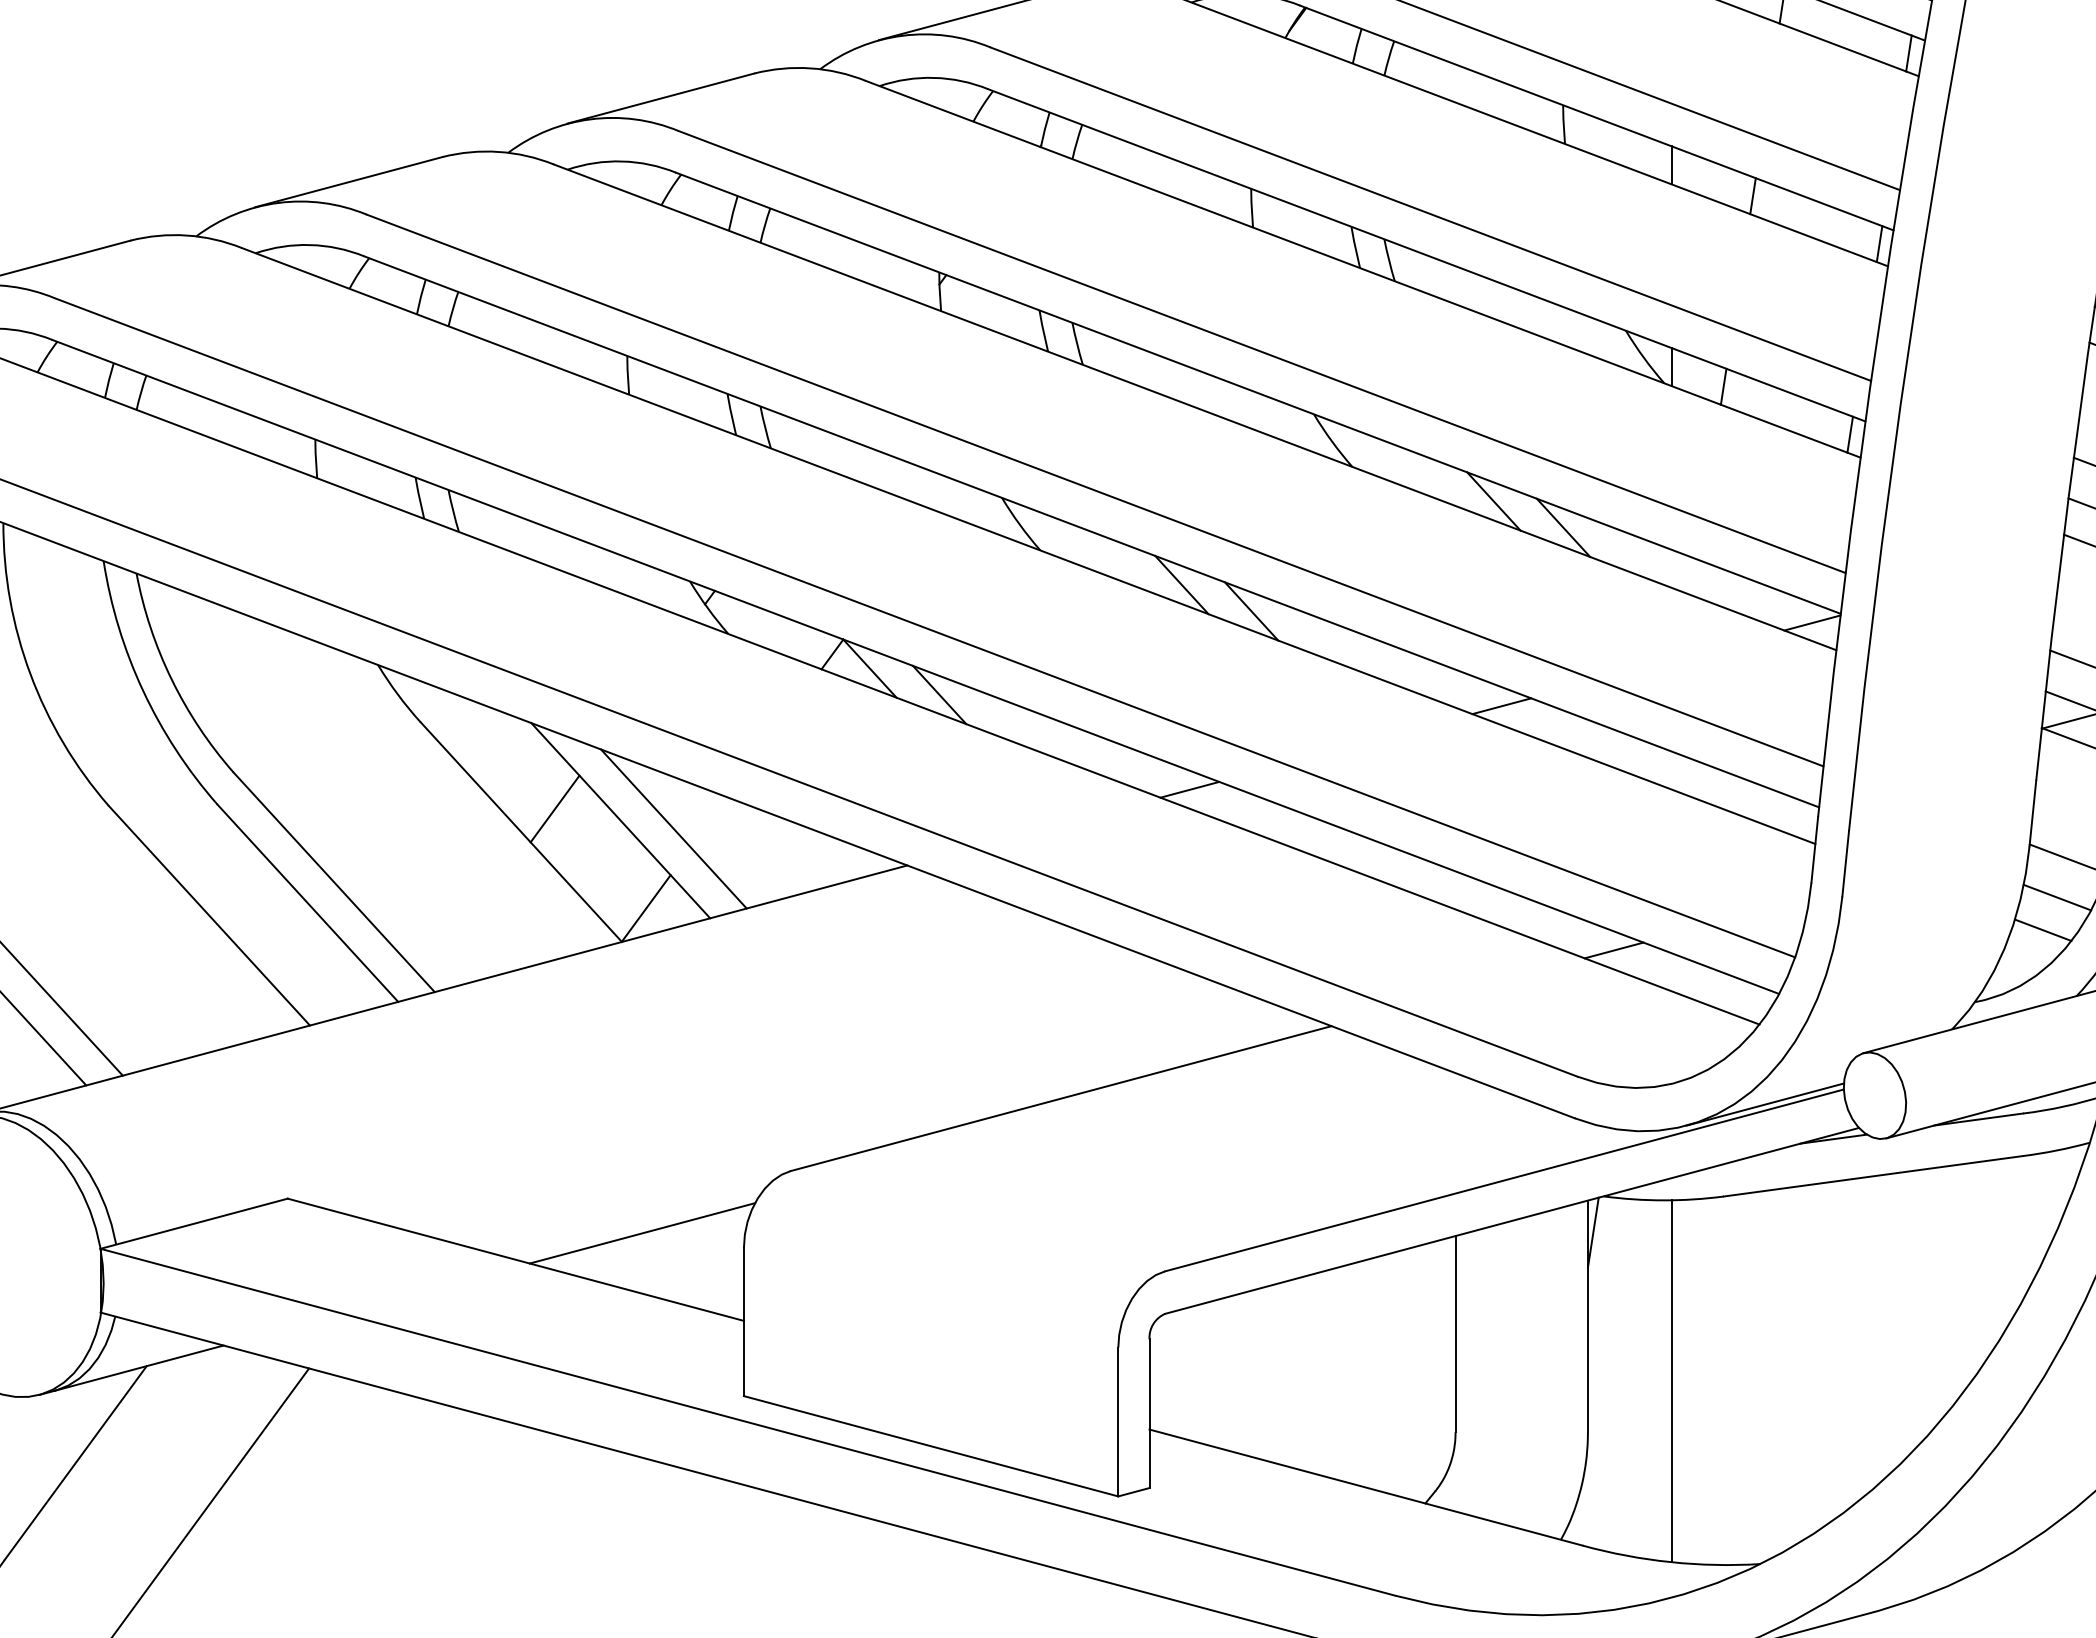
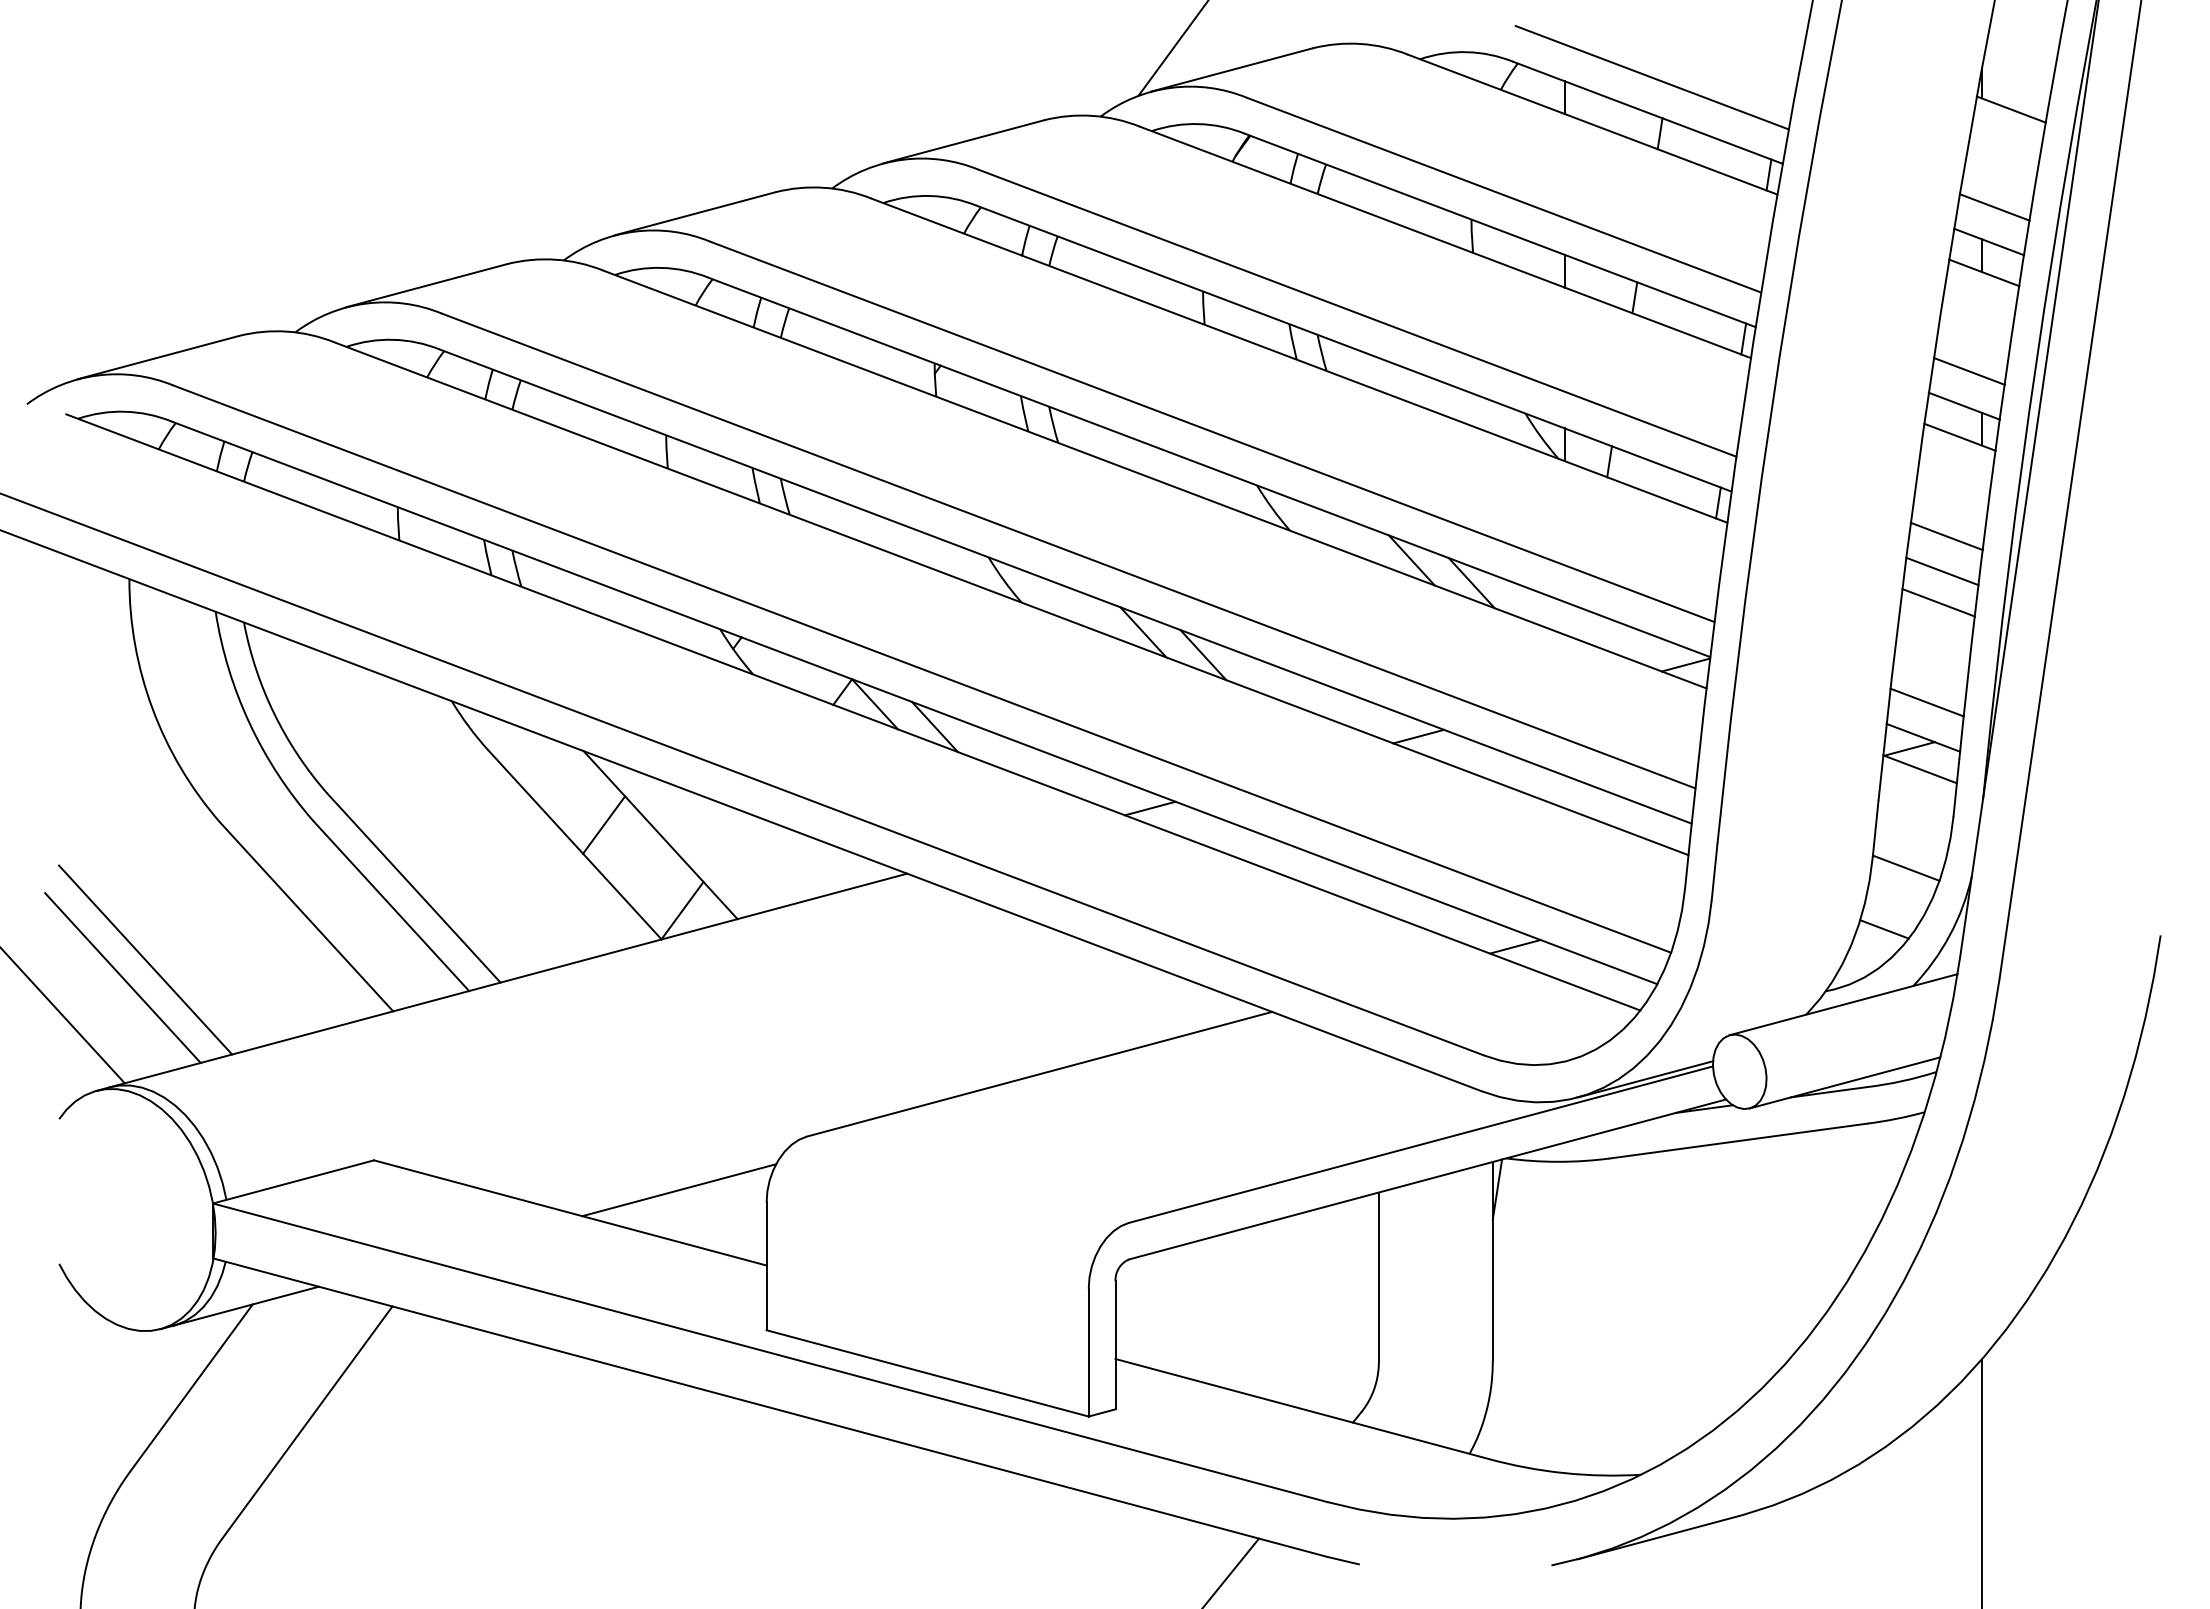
line: (674, 828) -> (706, 841), removed
line: (2057, 897) -> (1896, 901), removed
line: (1671, 1381) -> (1564, 1317), removed

